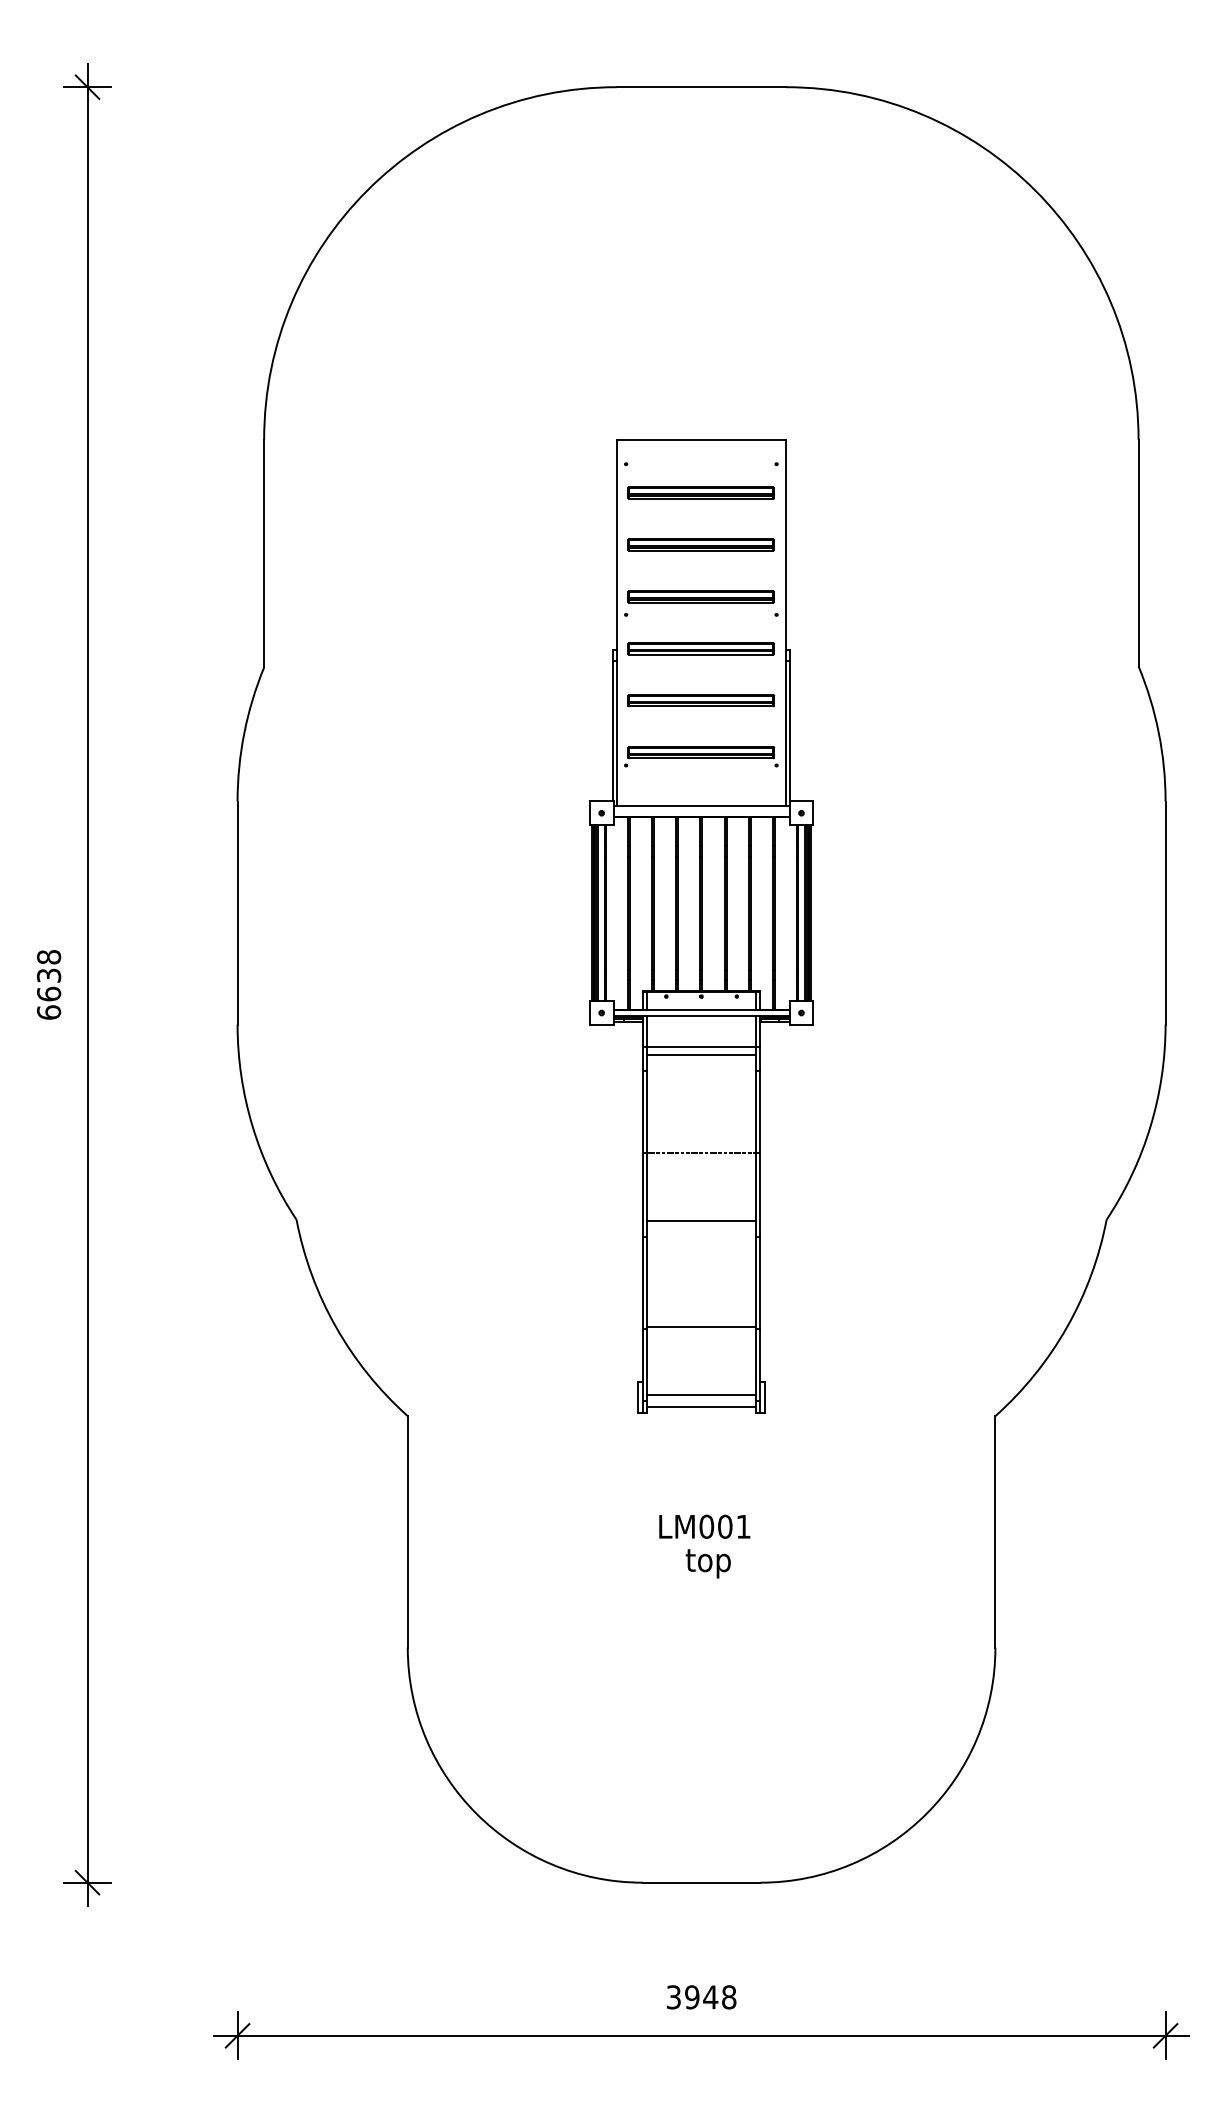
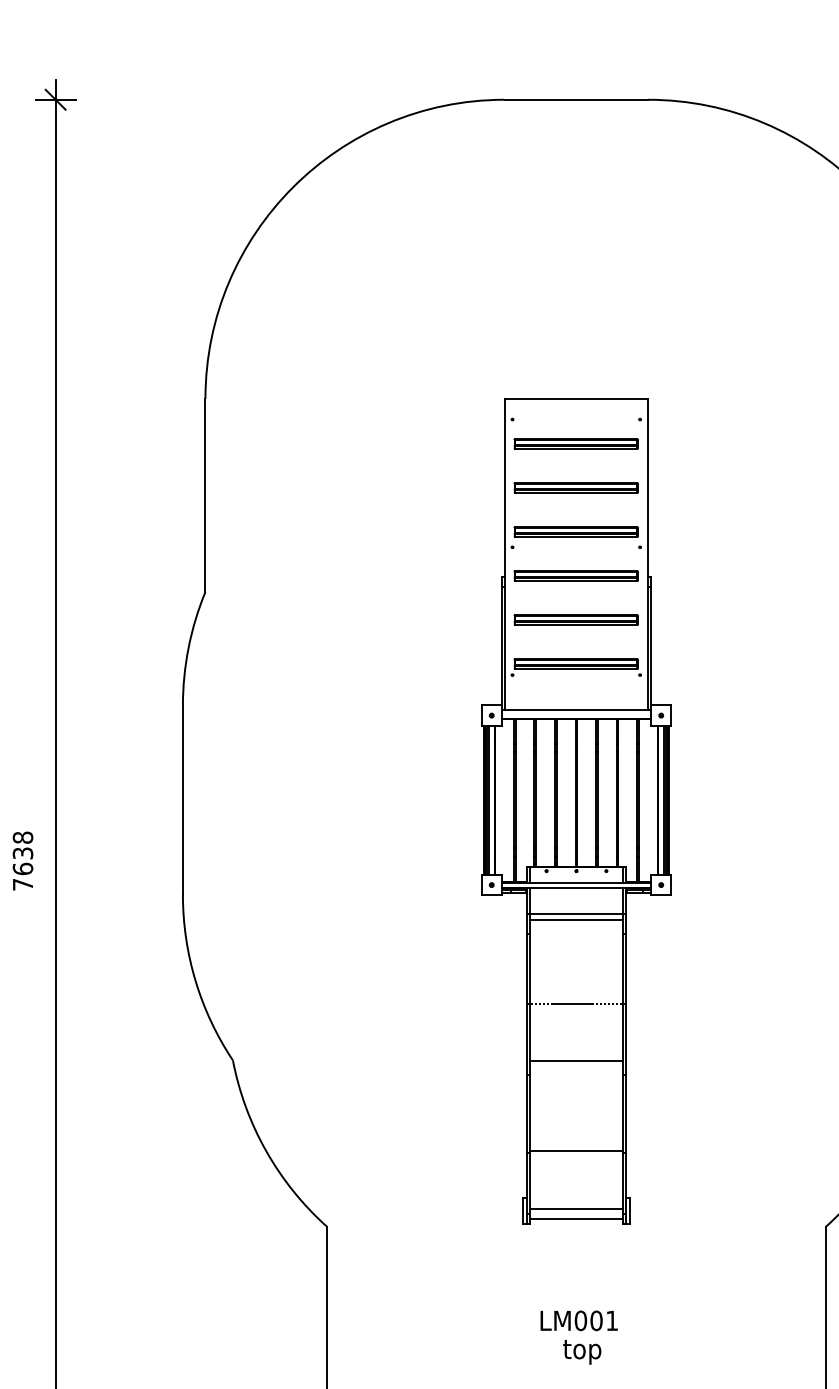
text: (49, 1012) -> (23, 884), 6638 -> 7638

